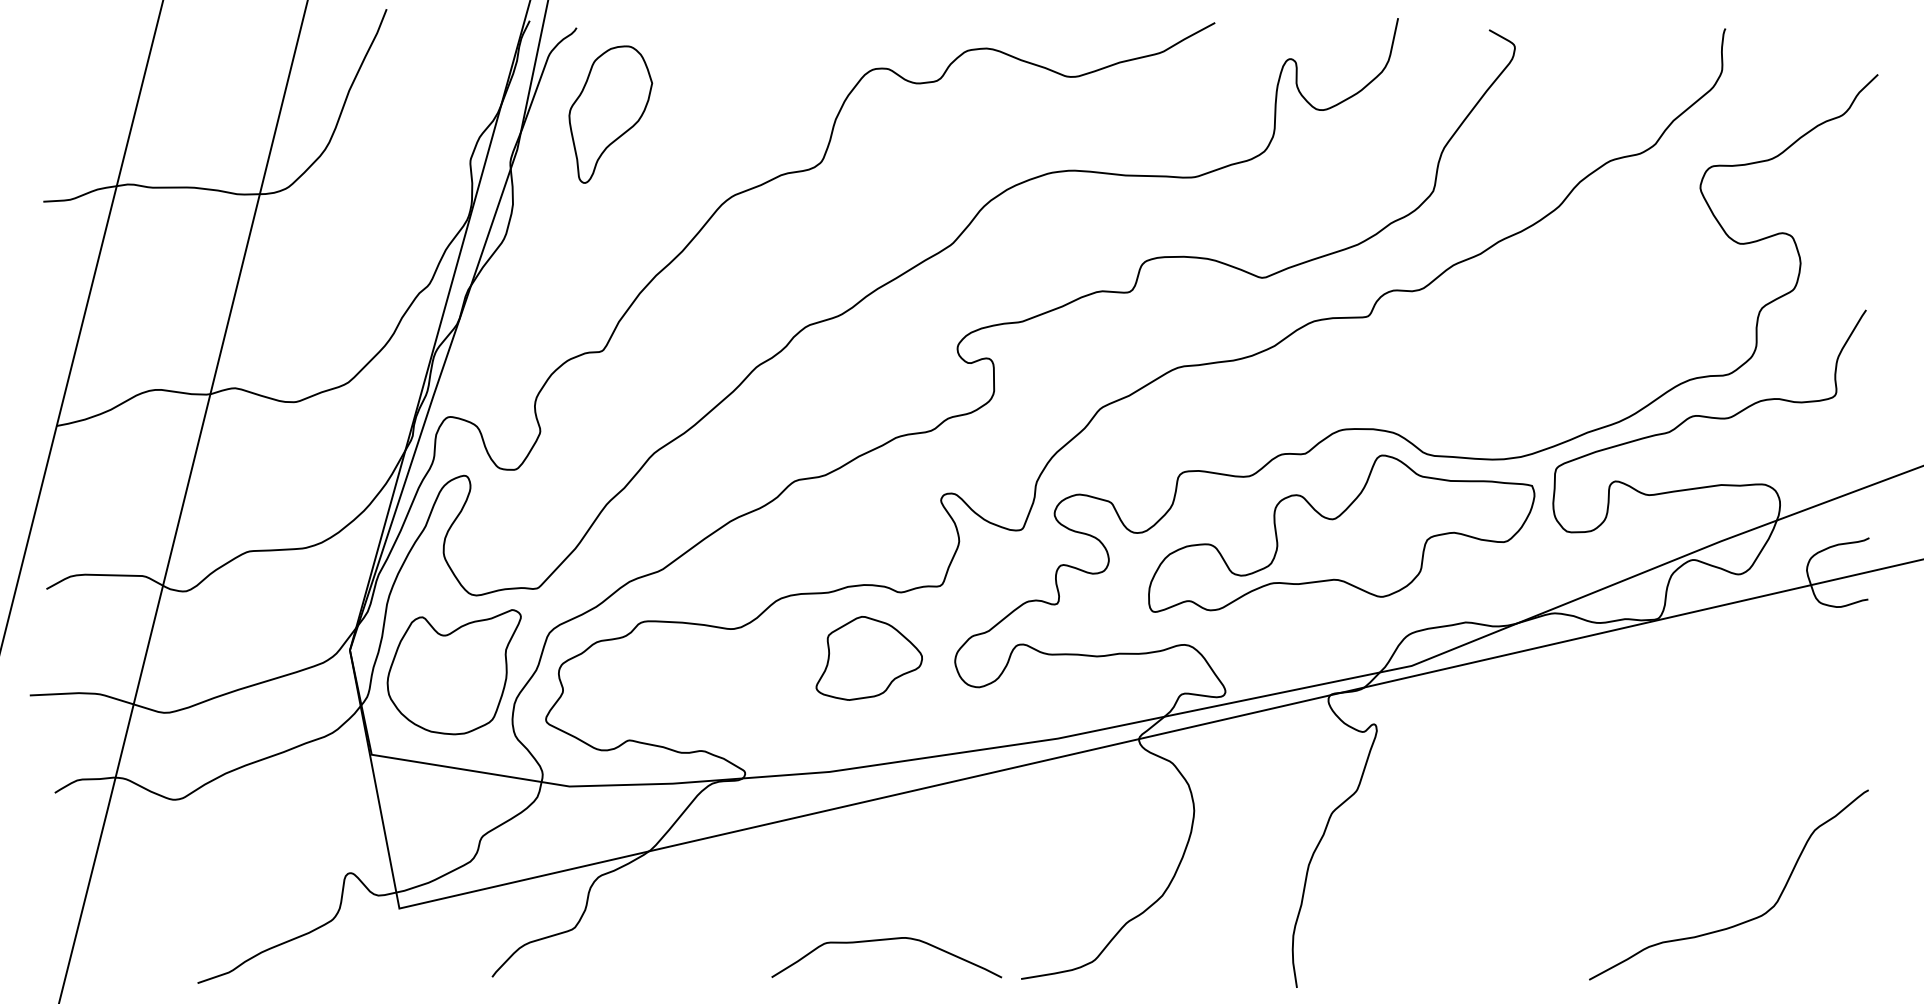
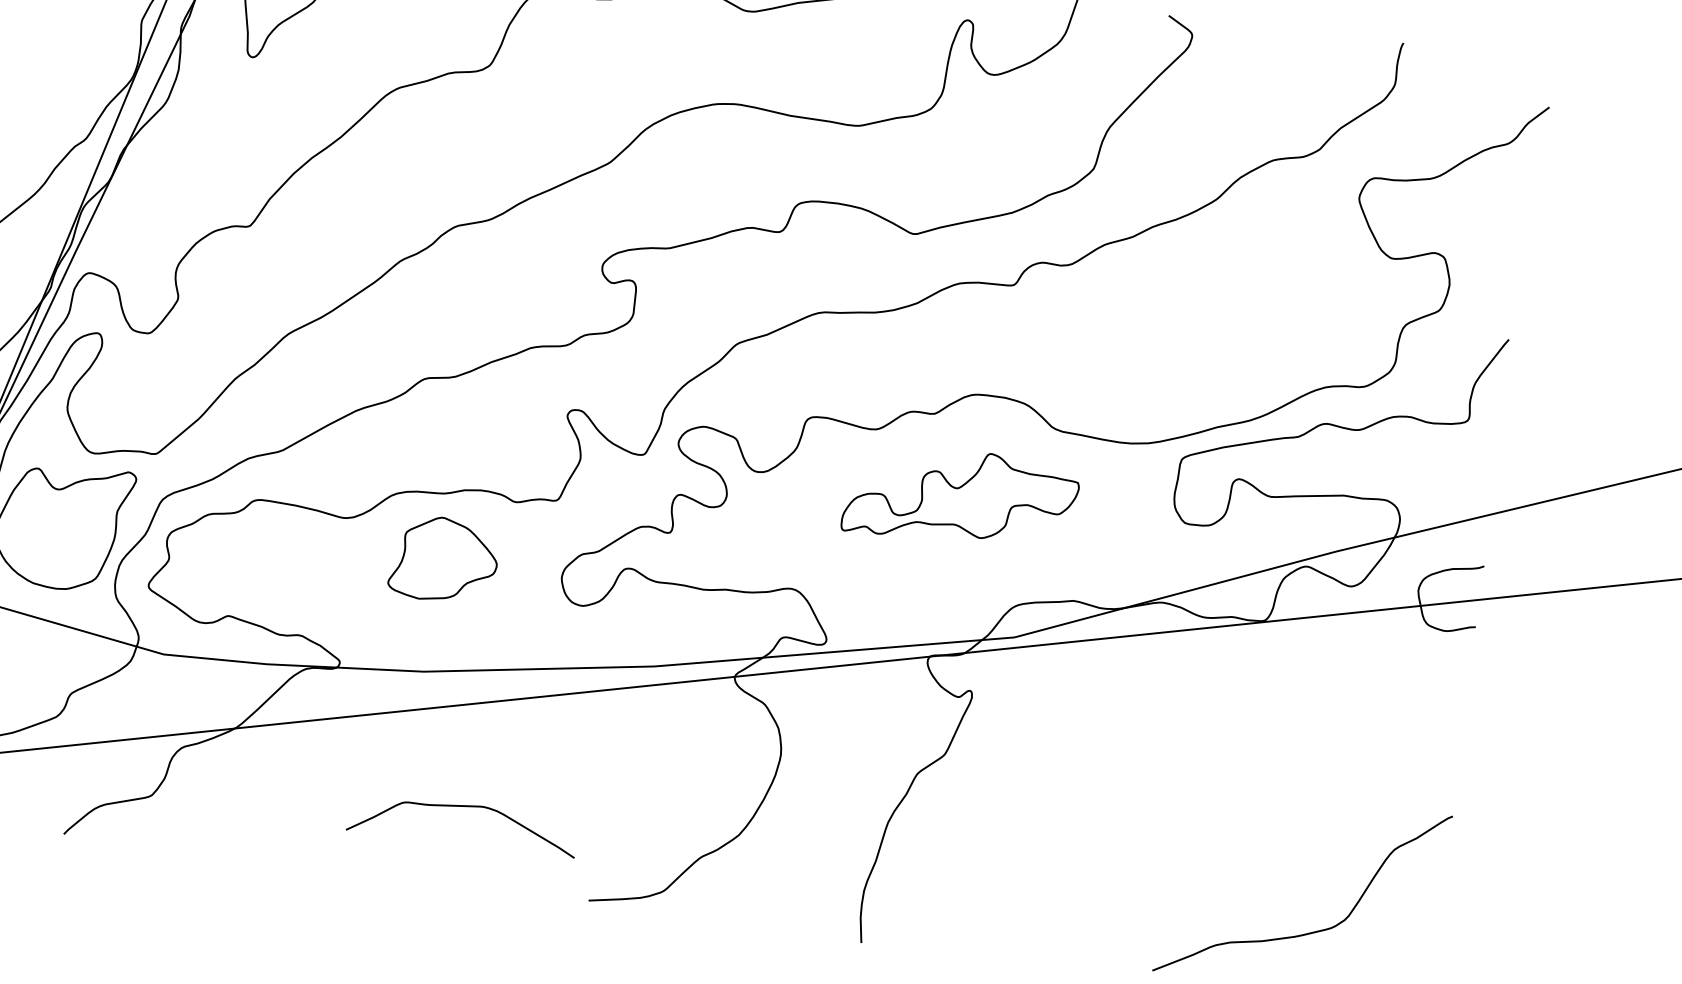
part: (1341, 533) -> (960, 497), size x0.6
part: (868, 658) -> (443, 559), moved
curve: (886, 940) -> (464, 807), moved

